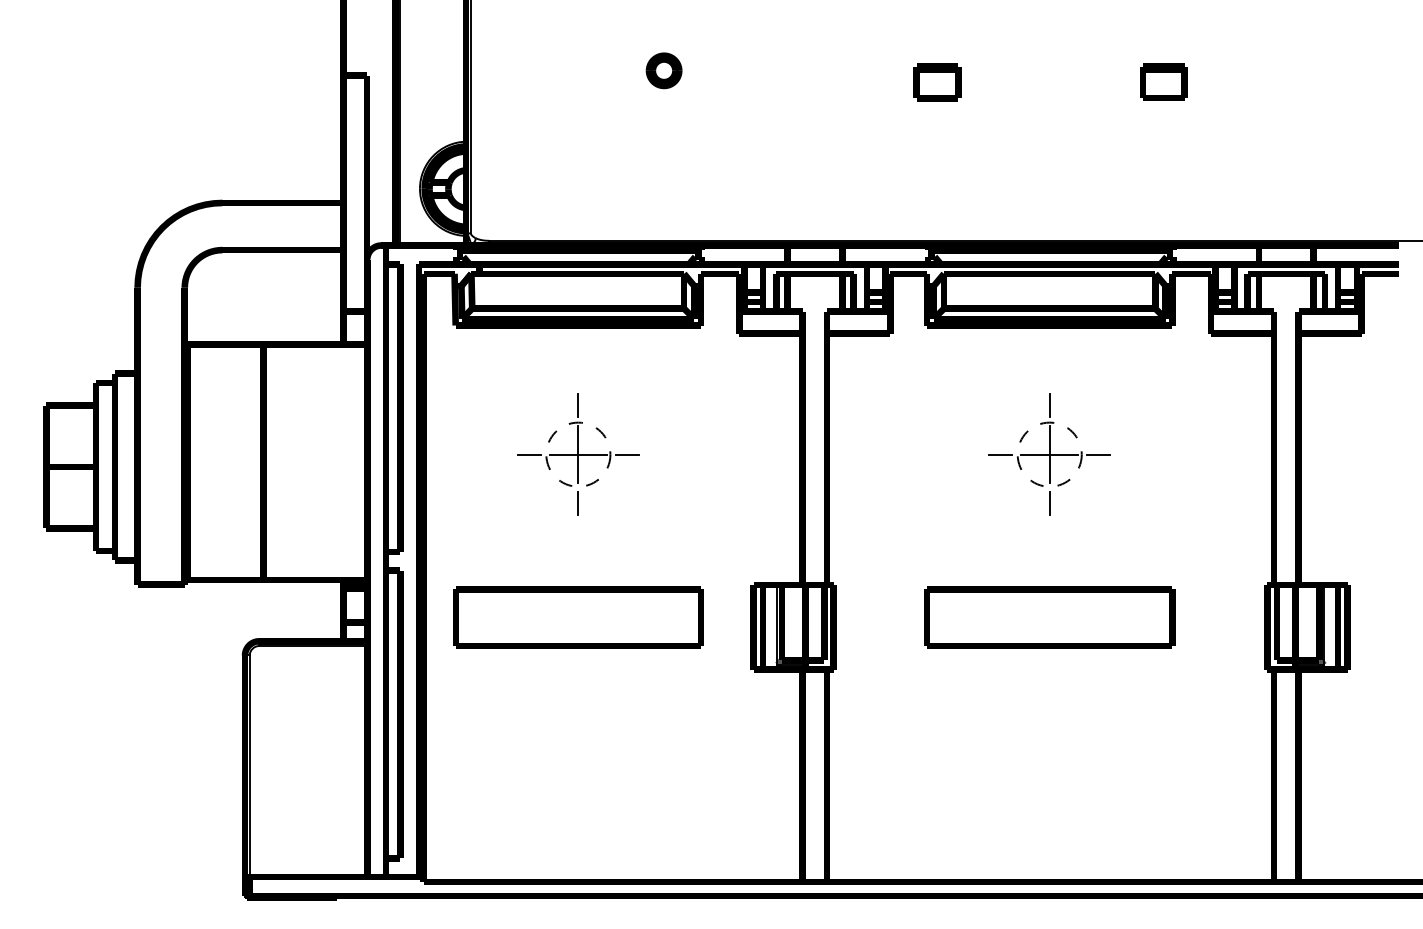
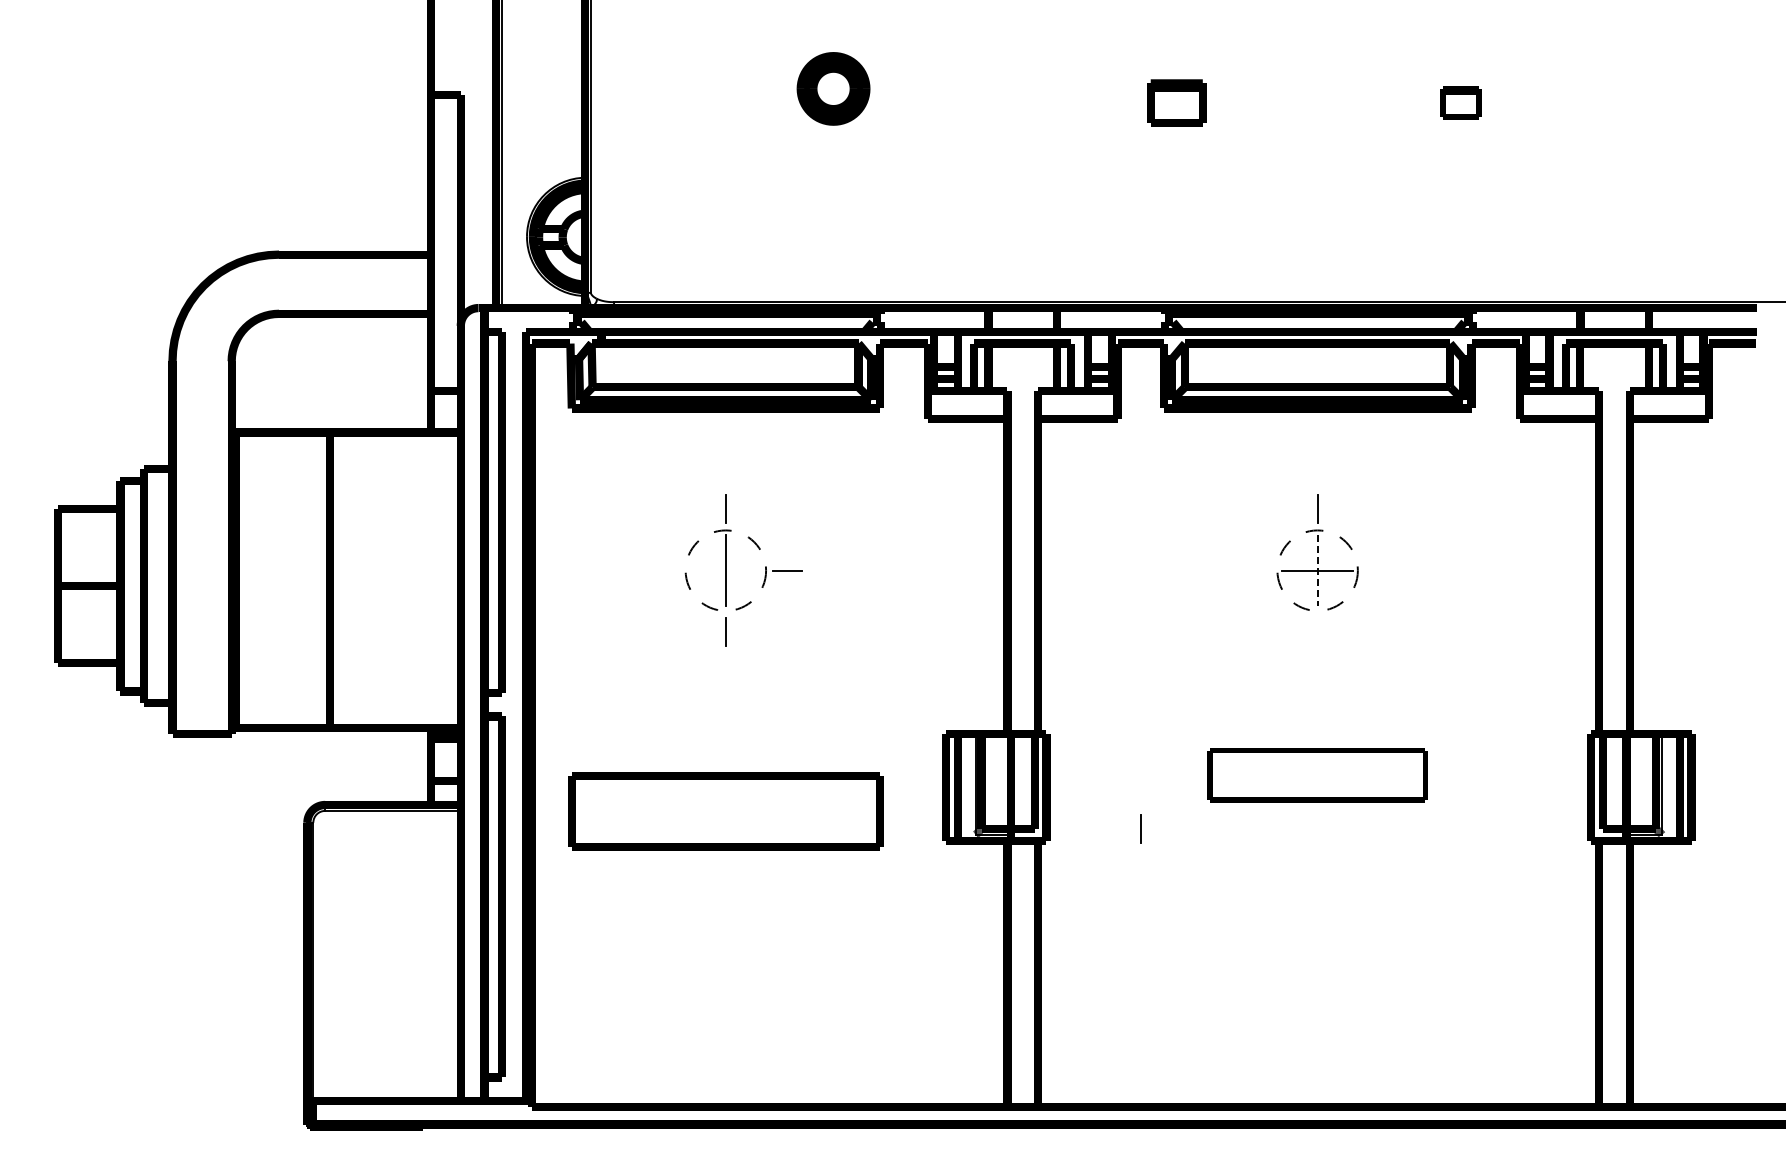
part: (664, 70) -> (833, 88), size x1.6
part: (1163, 81) -> (1460, 102), size x0.7
line: (529, 454) -> (664, 570), removed
line: (578, 454) -> (725, 570), removed
line: (1000, 454) -> (1255, 570), removed
line: (1049, 454) -> (1317, 570), solid -> dashed
line: (1098, 454) -> (1378, 570), removed
line: (1049, 503) -> (1140, 828), moved
part: (578, 617) -> (725, 811), moved
part: (1049, 617) -> (1317, 775), size x0.7

